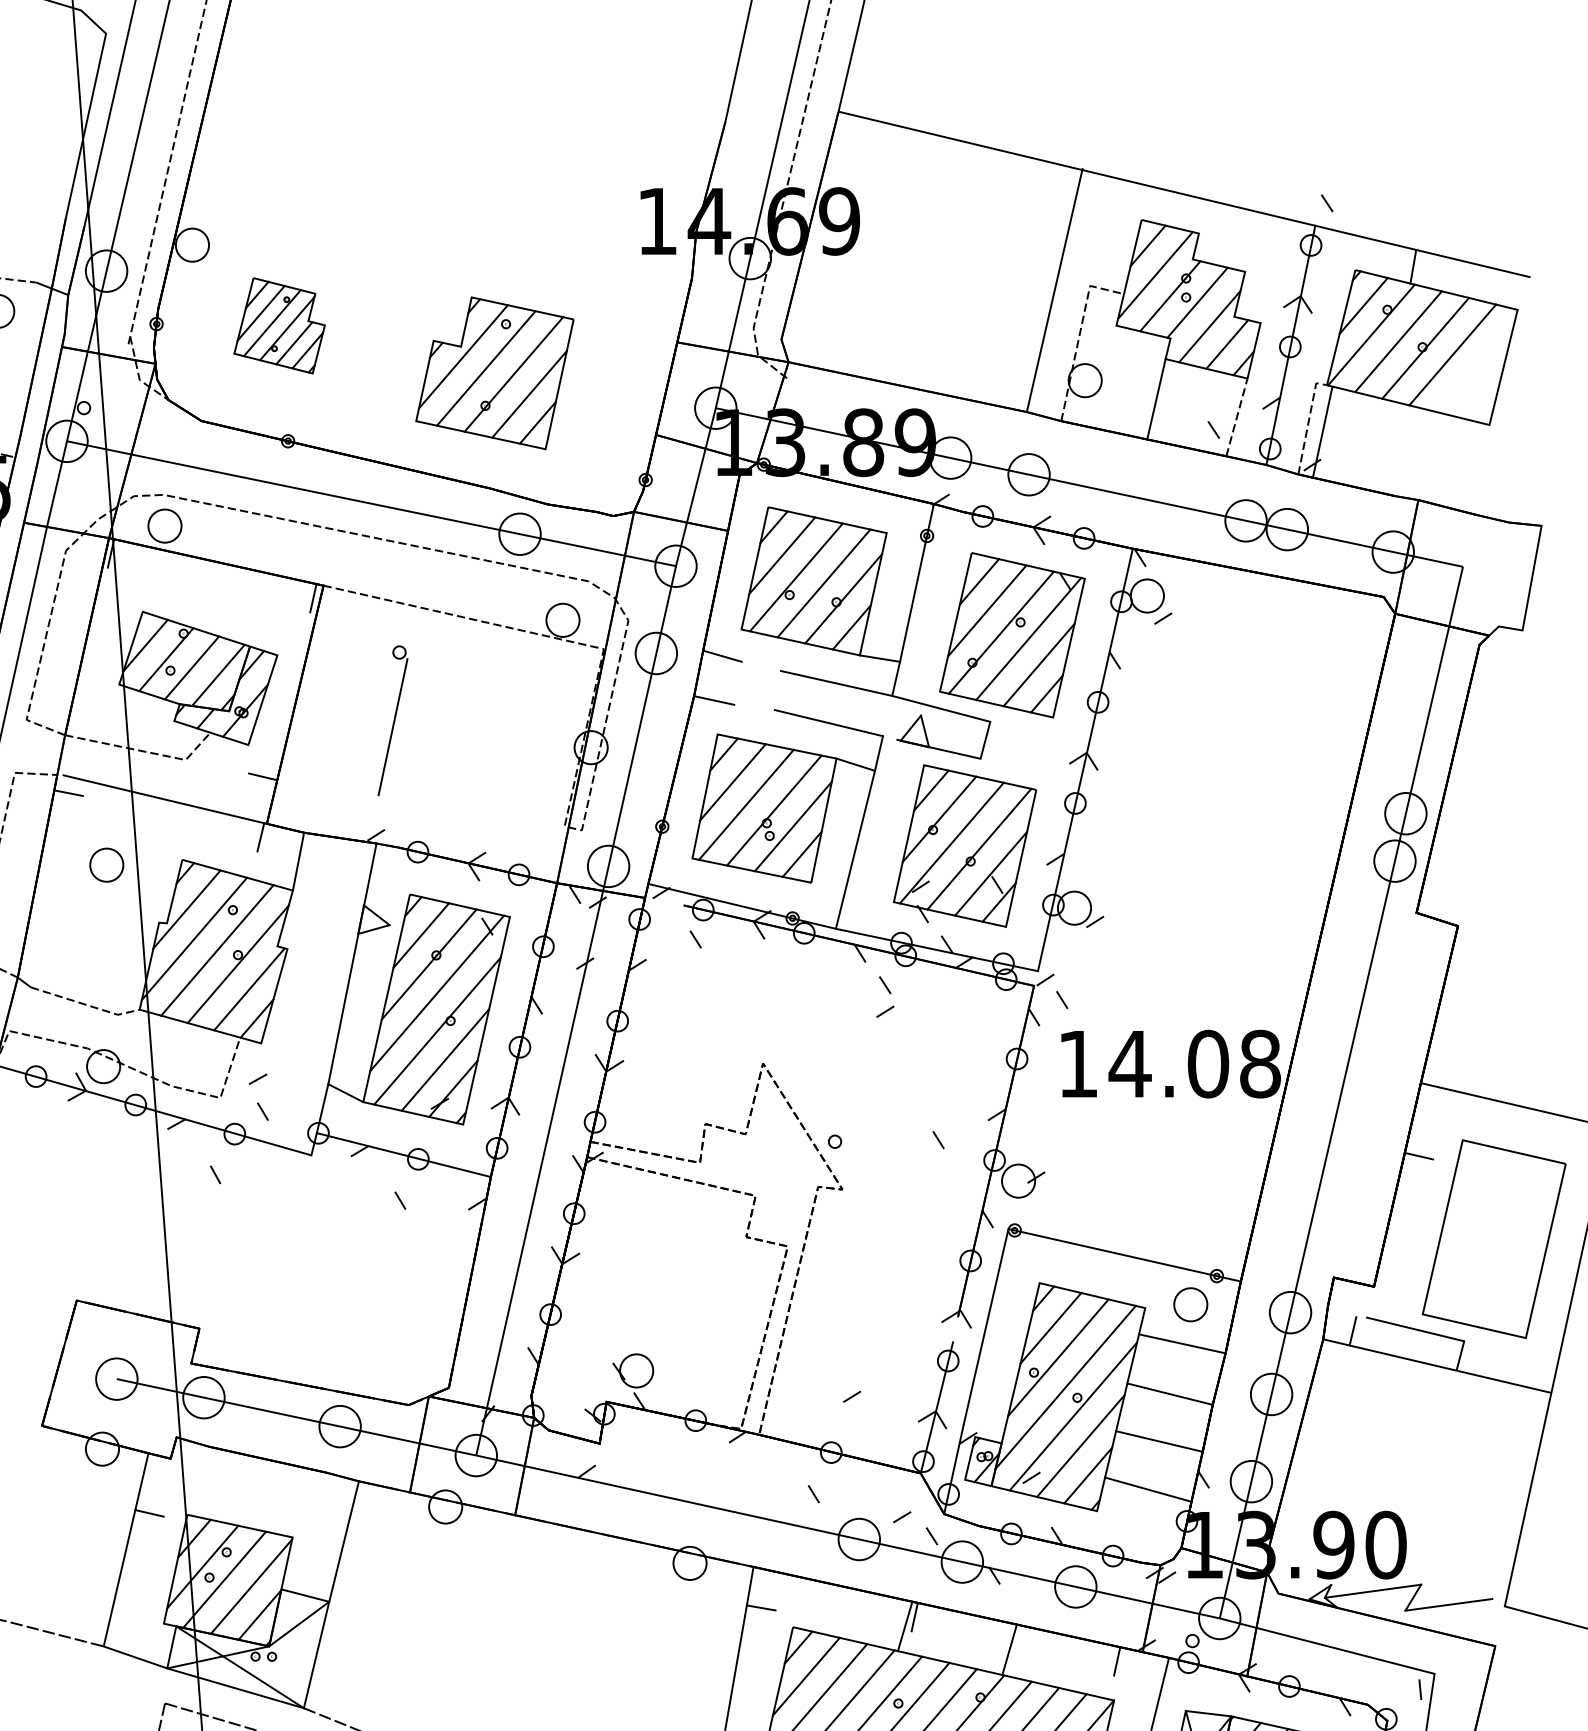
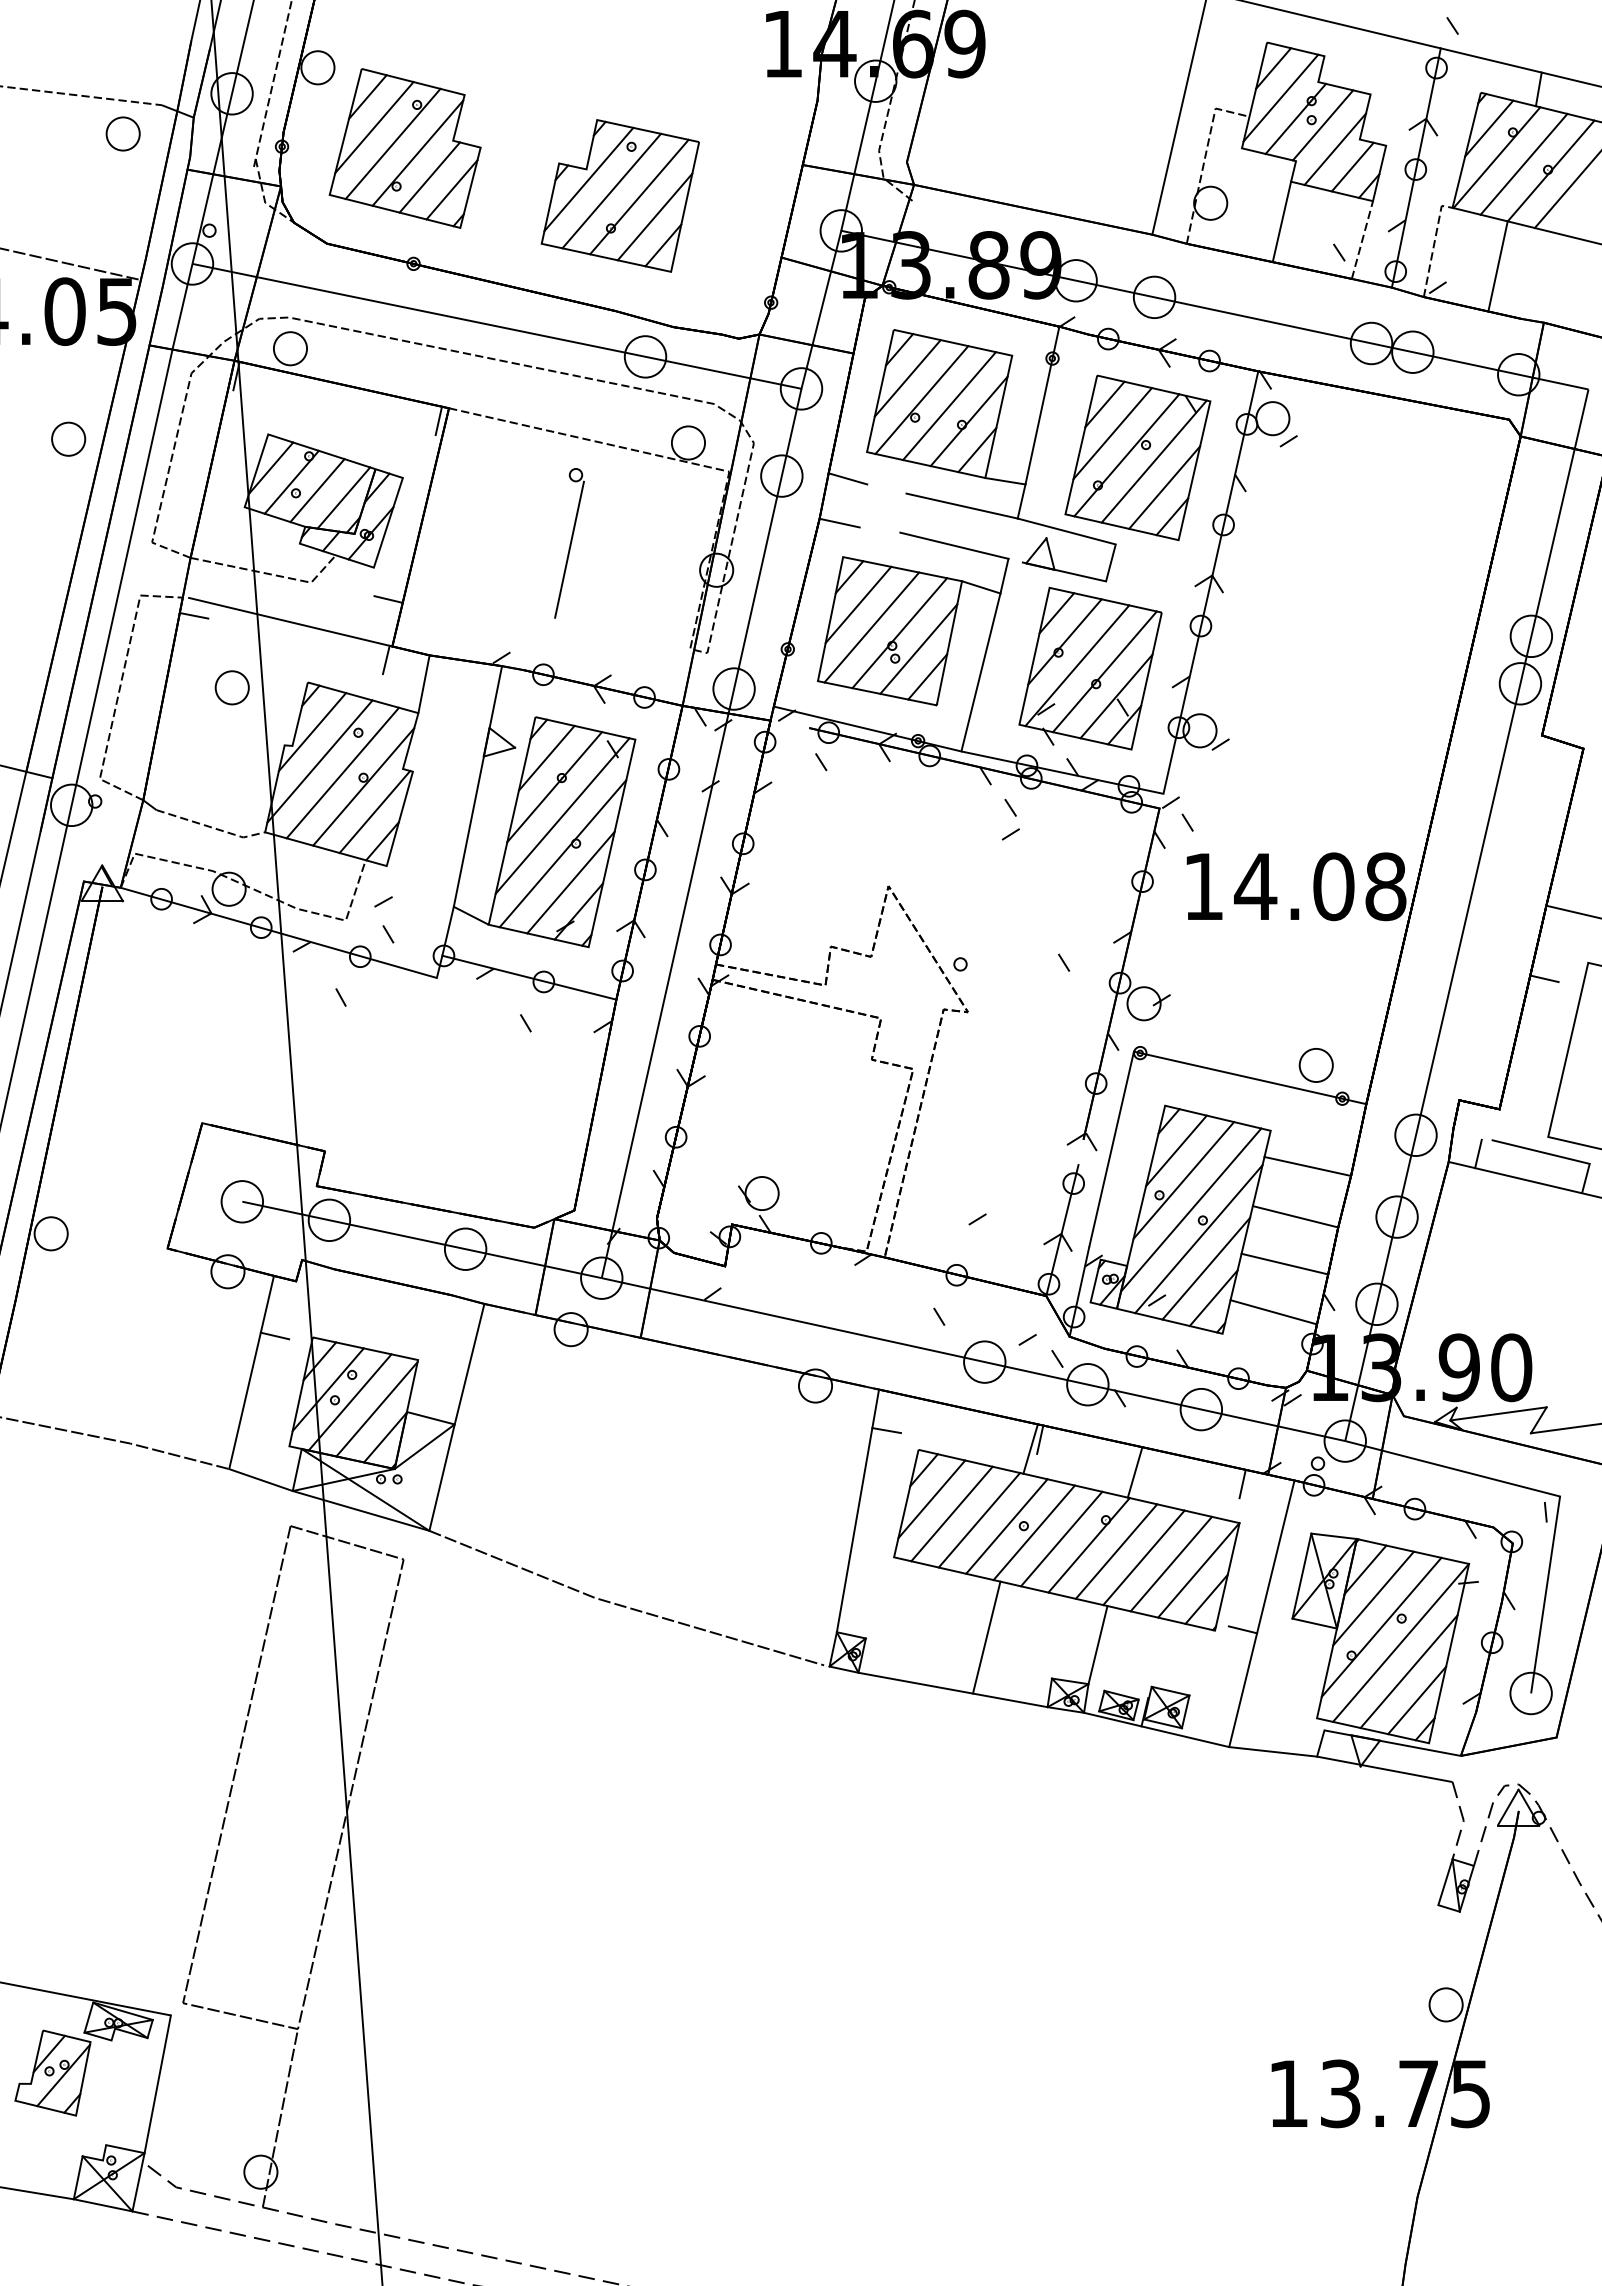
part: (279, 325) -> (404, 148), size x1.67
line: (1322, 432) -> (1497, 266), moved
part: (393, 720) -> (569, 543), moved
part: (1190, 1304) -> (1315, 1065), moved

